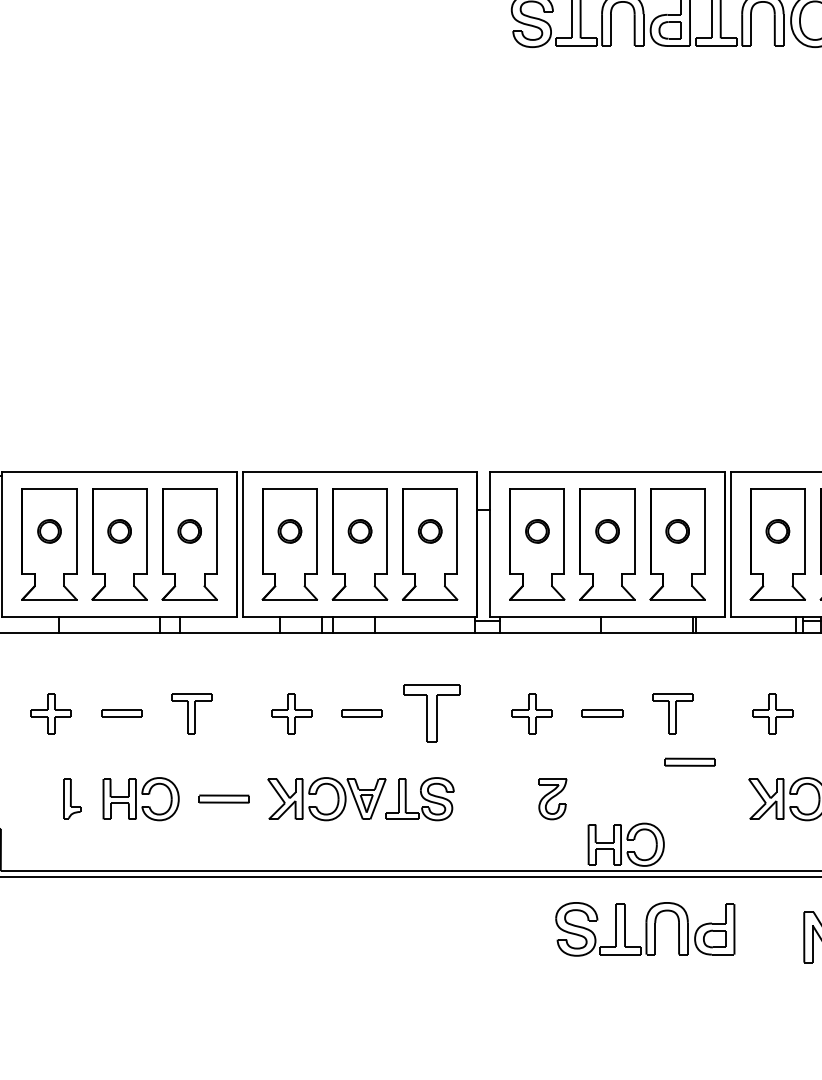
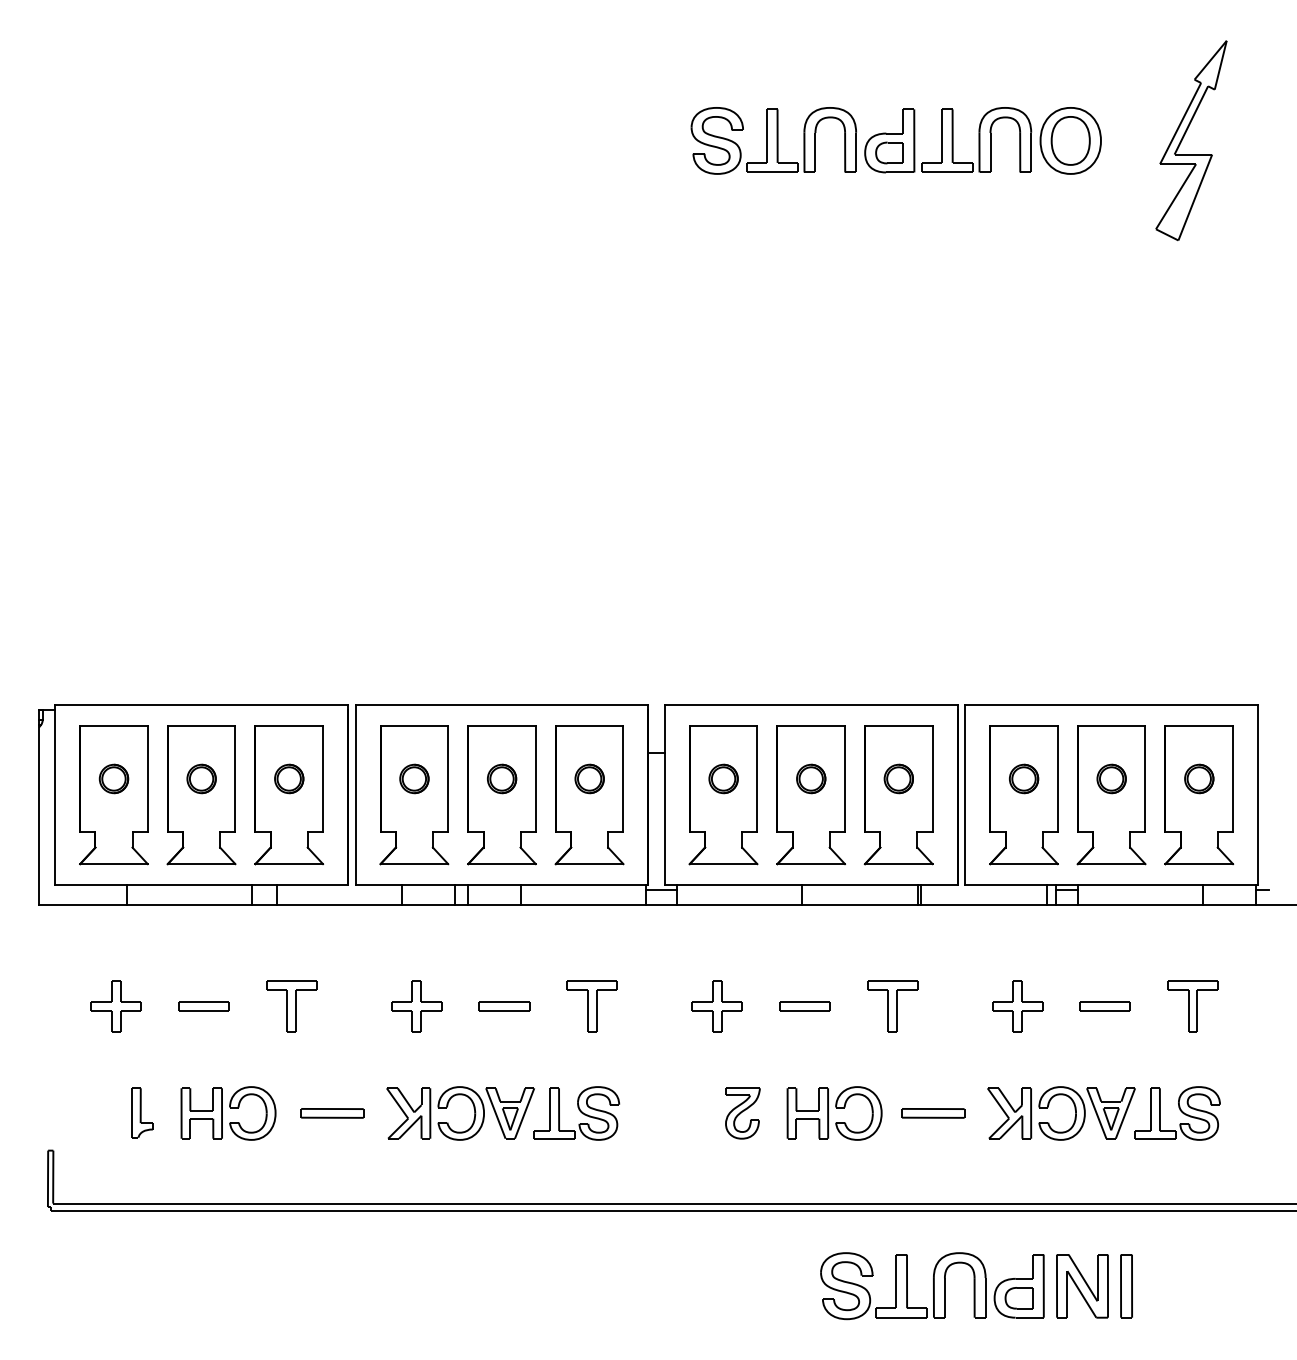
part: (431, 713) -> (591, 1006), size x0.71
part: (690, 762) -> (933, 1113), moved
part: (626, 844) -> (834, 1113), moved
part: (645, 929) -> (932, 1286), moved

